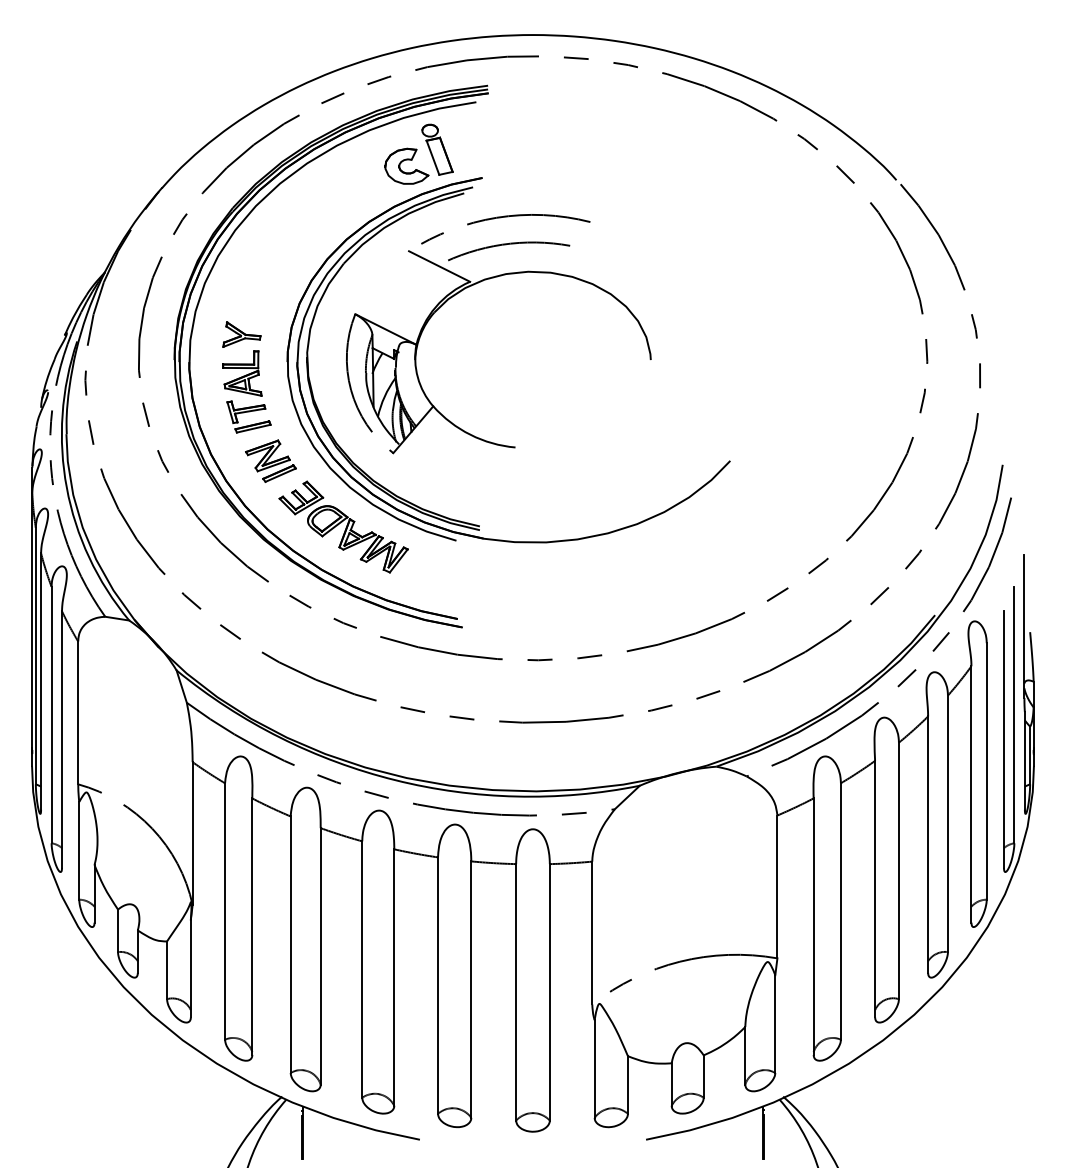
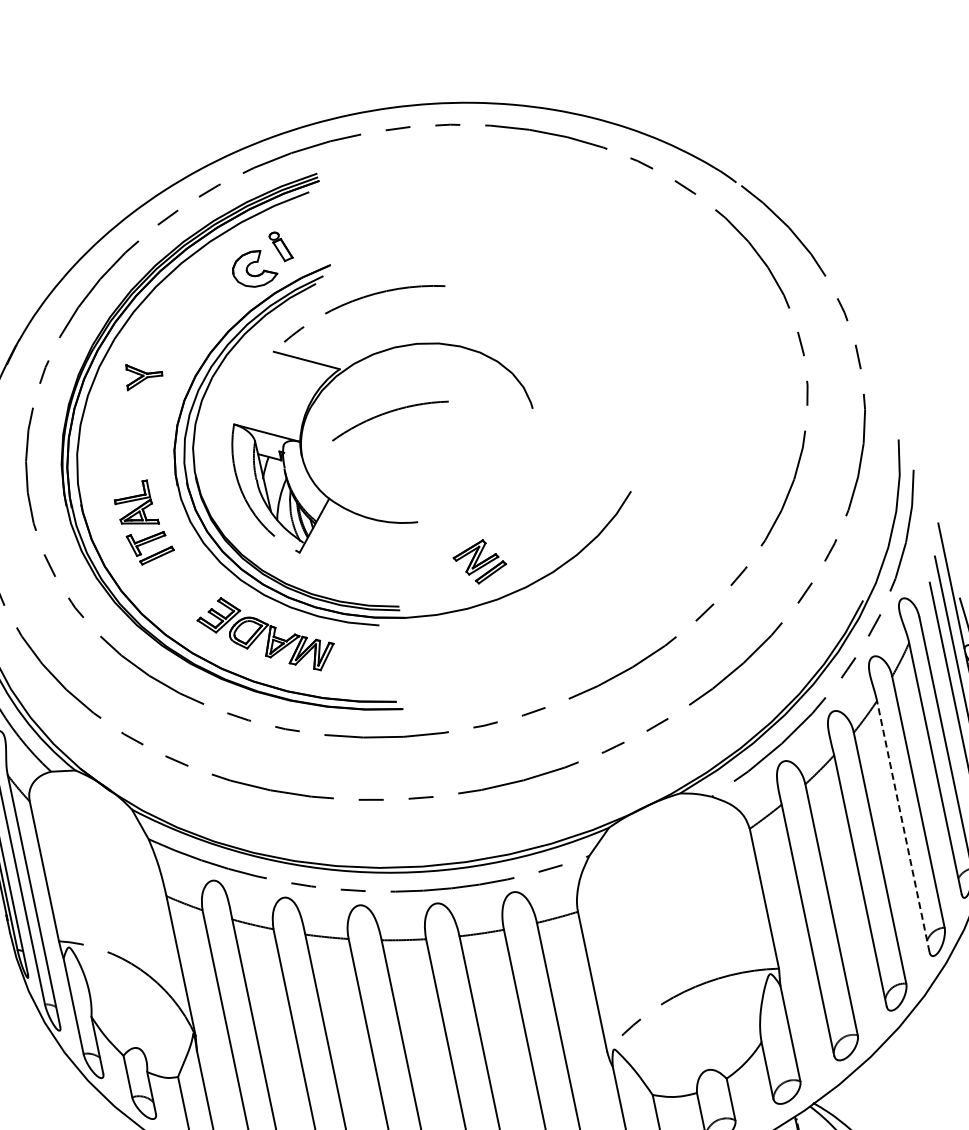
part: (437, 149) -> (280, 246), size x0.6
arc: (506, 245) -> (386, 414), moved
part: (241, 334) -> (143, 374), moved
part: (270, 460) -> (479, 561), moved
line: (928, 844) -> (903, 826), solid -> dashed

